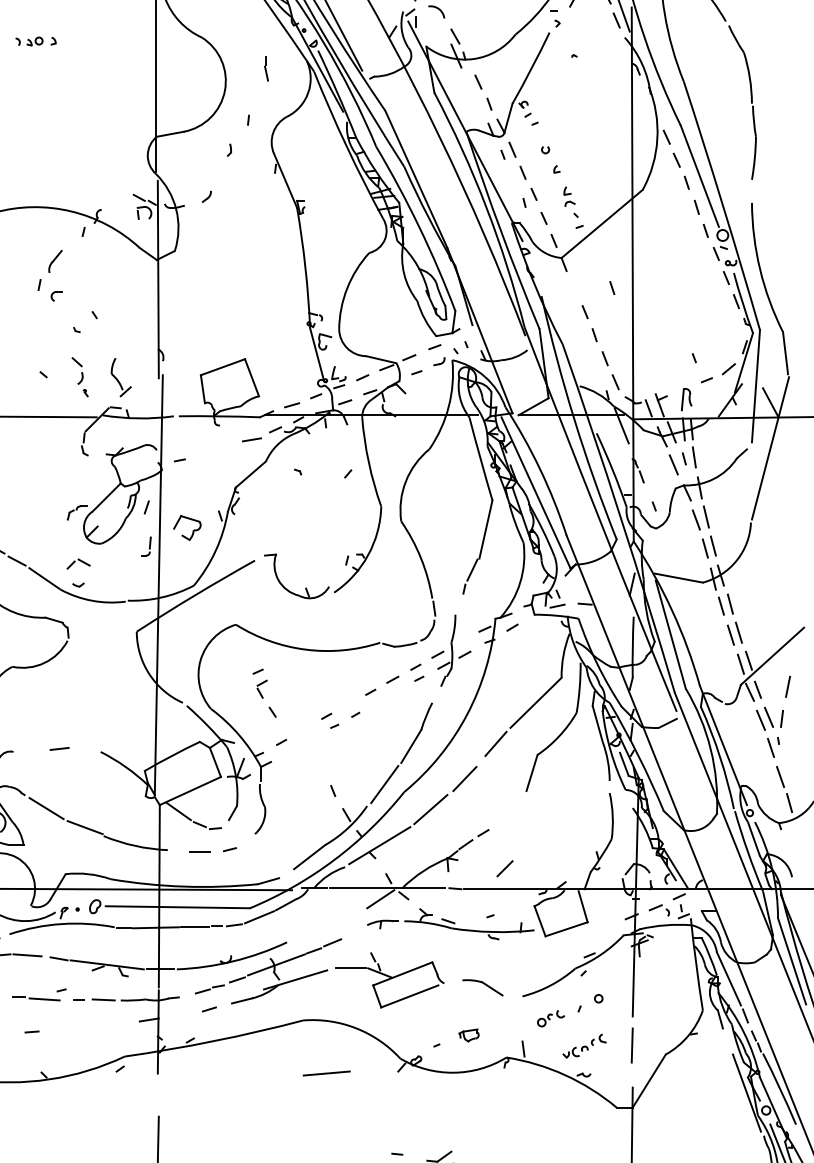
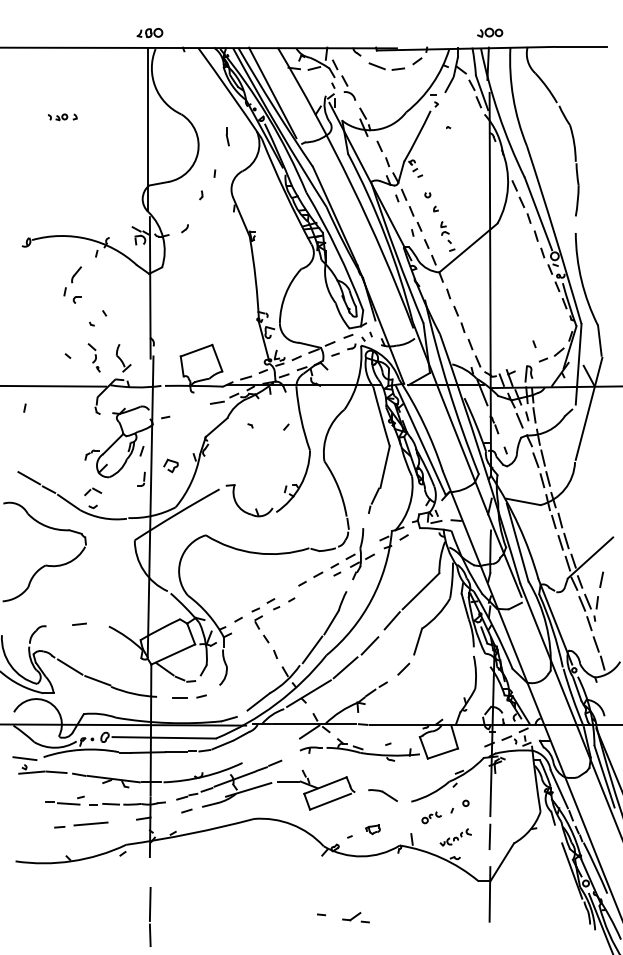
line: (612, 287) -> (448, 293), moved
part: (186, 527) -> (170, 465), size x0.71
part: (264, 693) -> (260, 625), moved
line: (504, 867) -> (403, 668), moved
line: (326, 1072) -> (90, 823), moved

